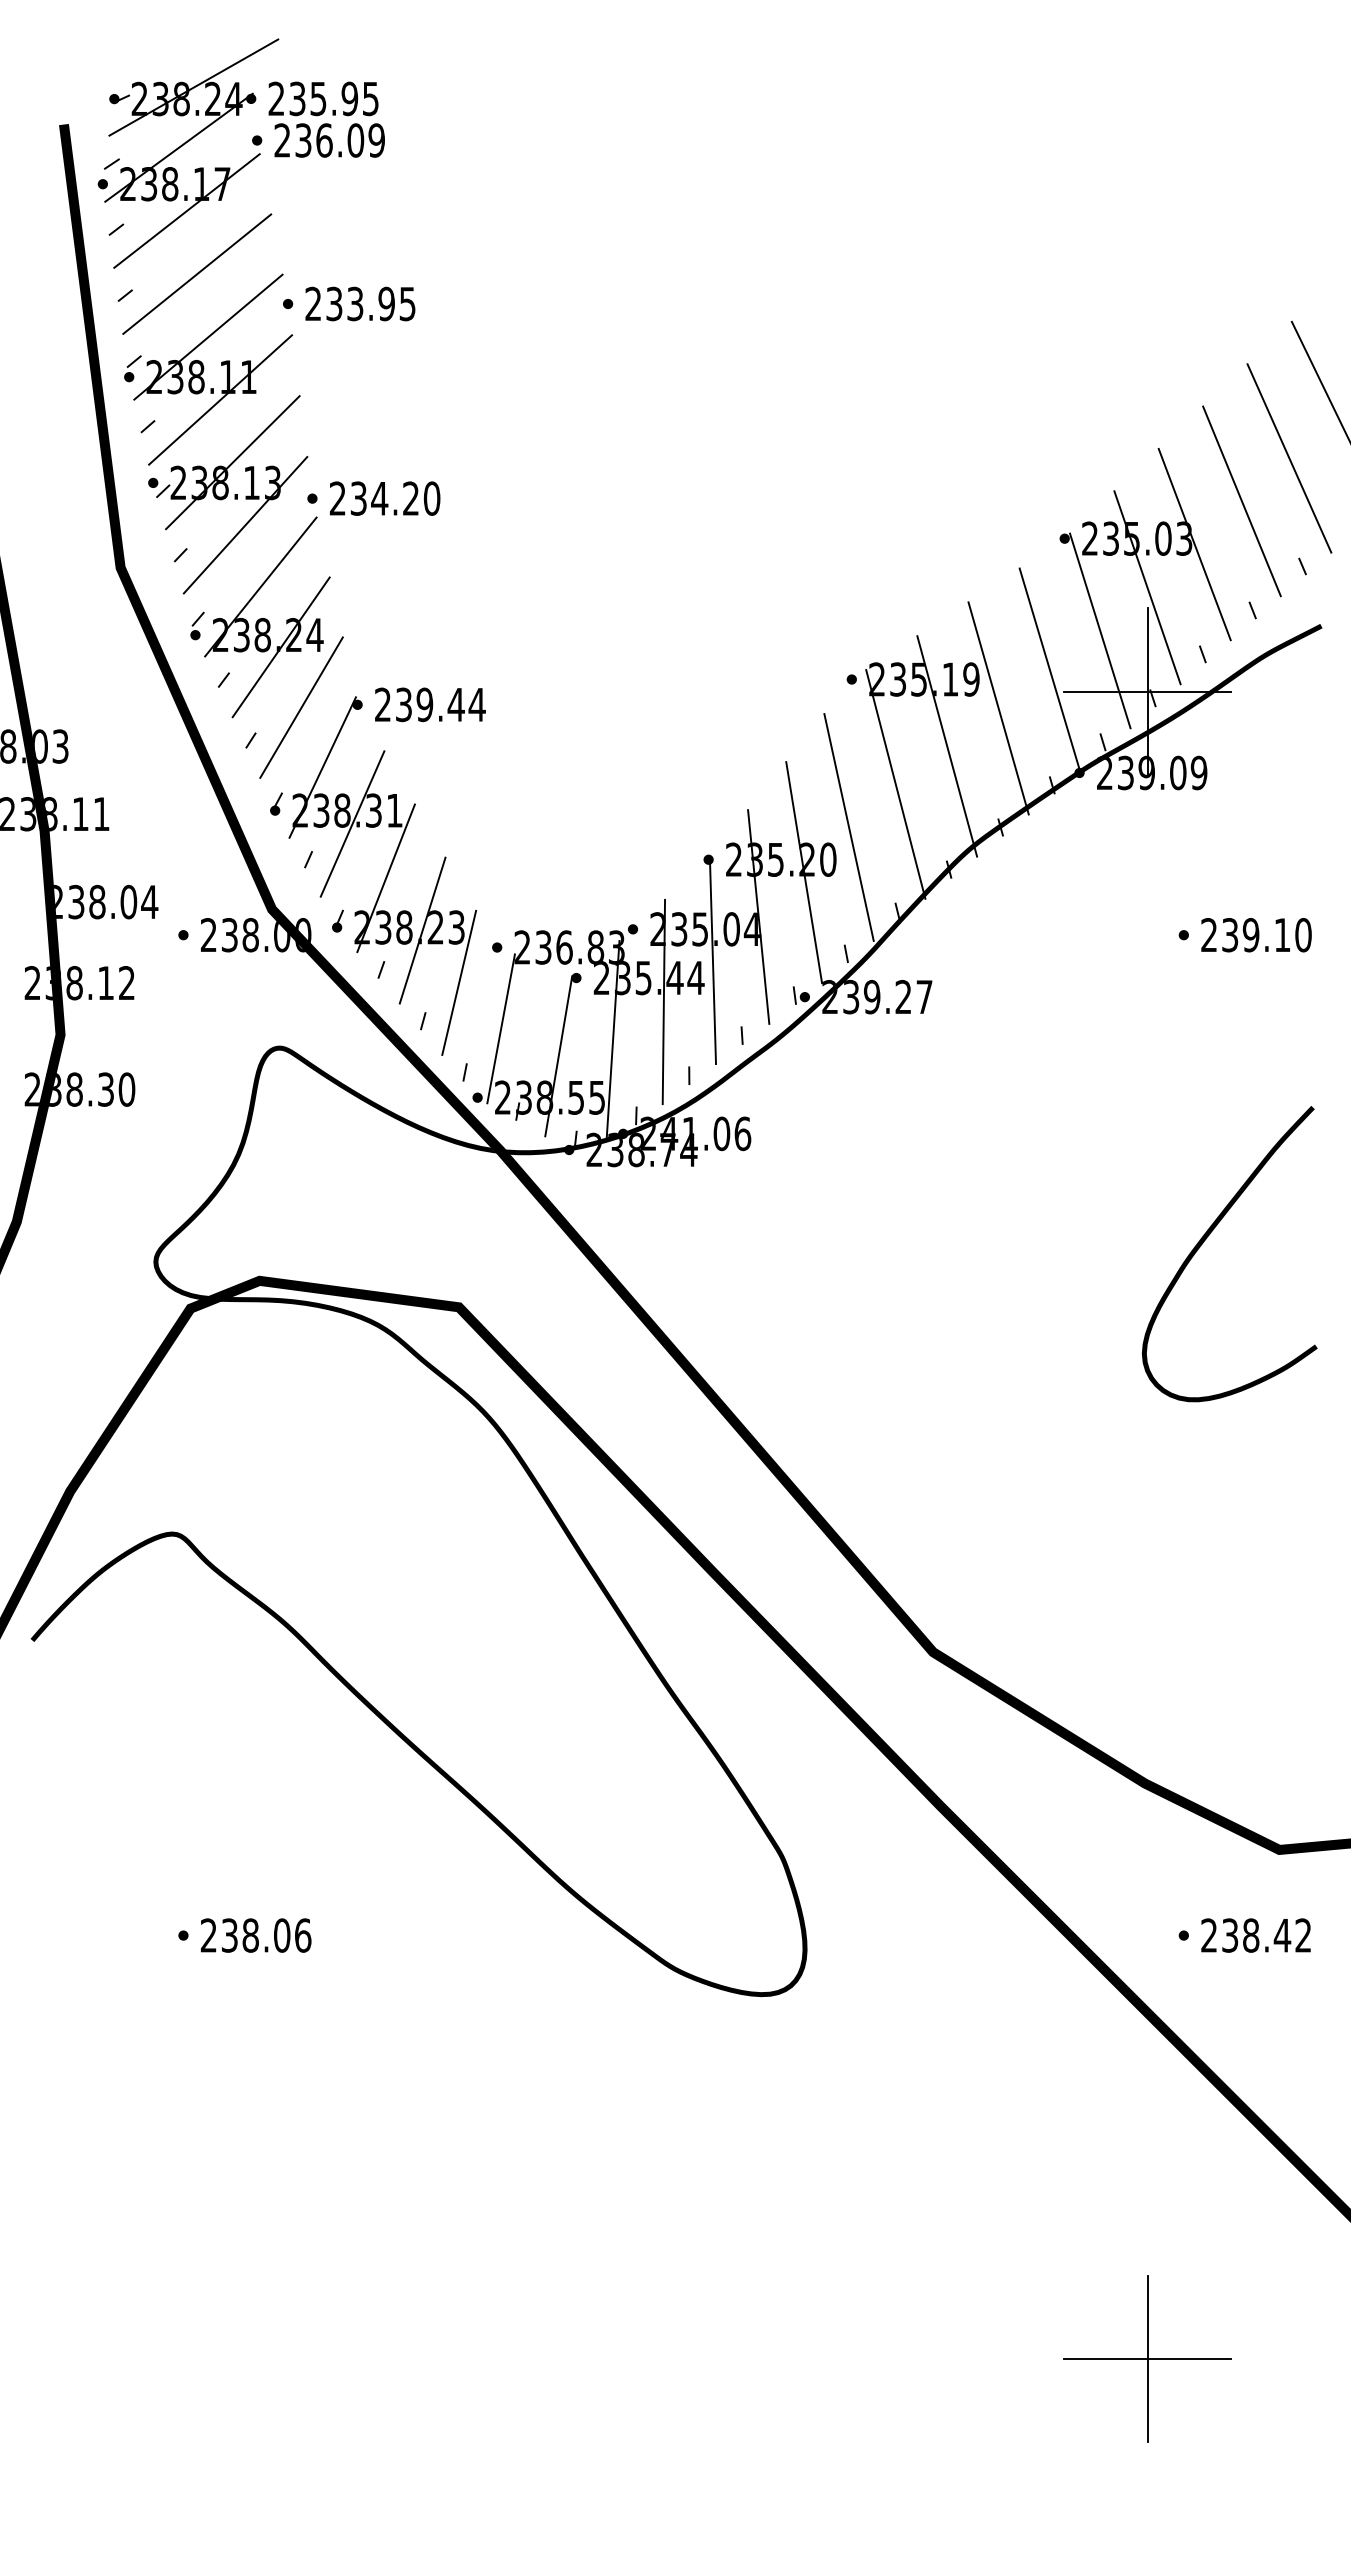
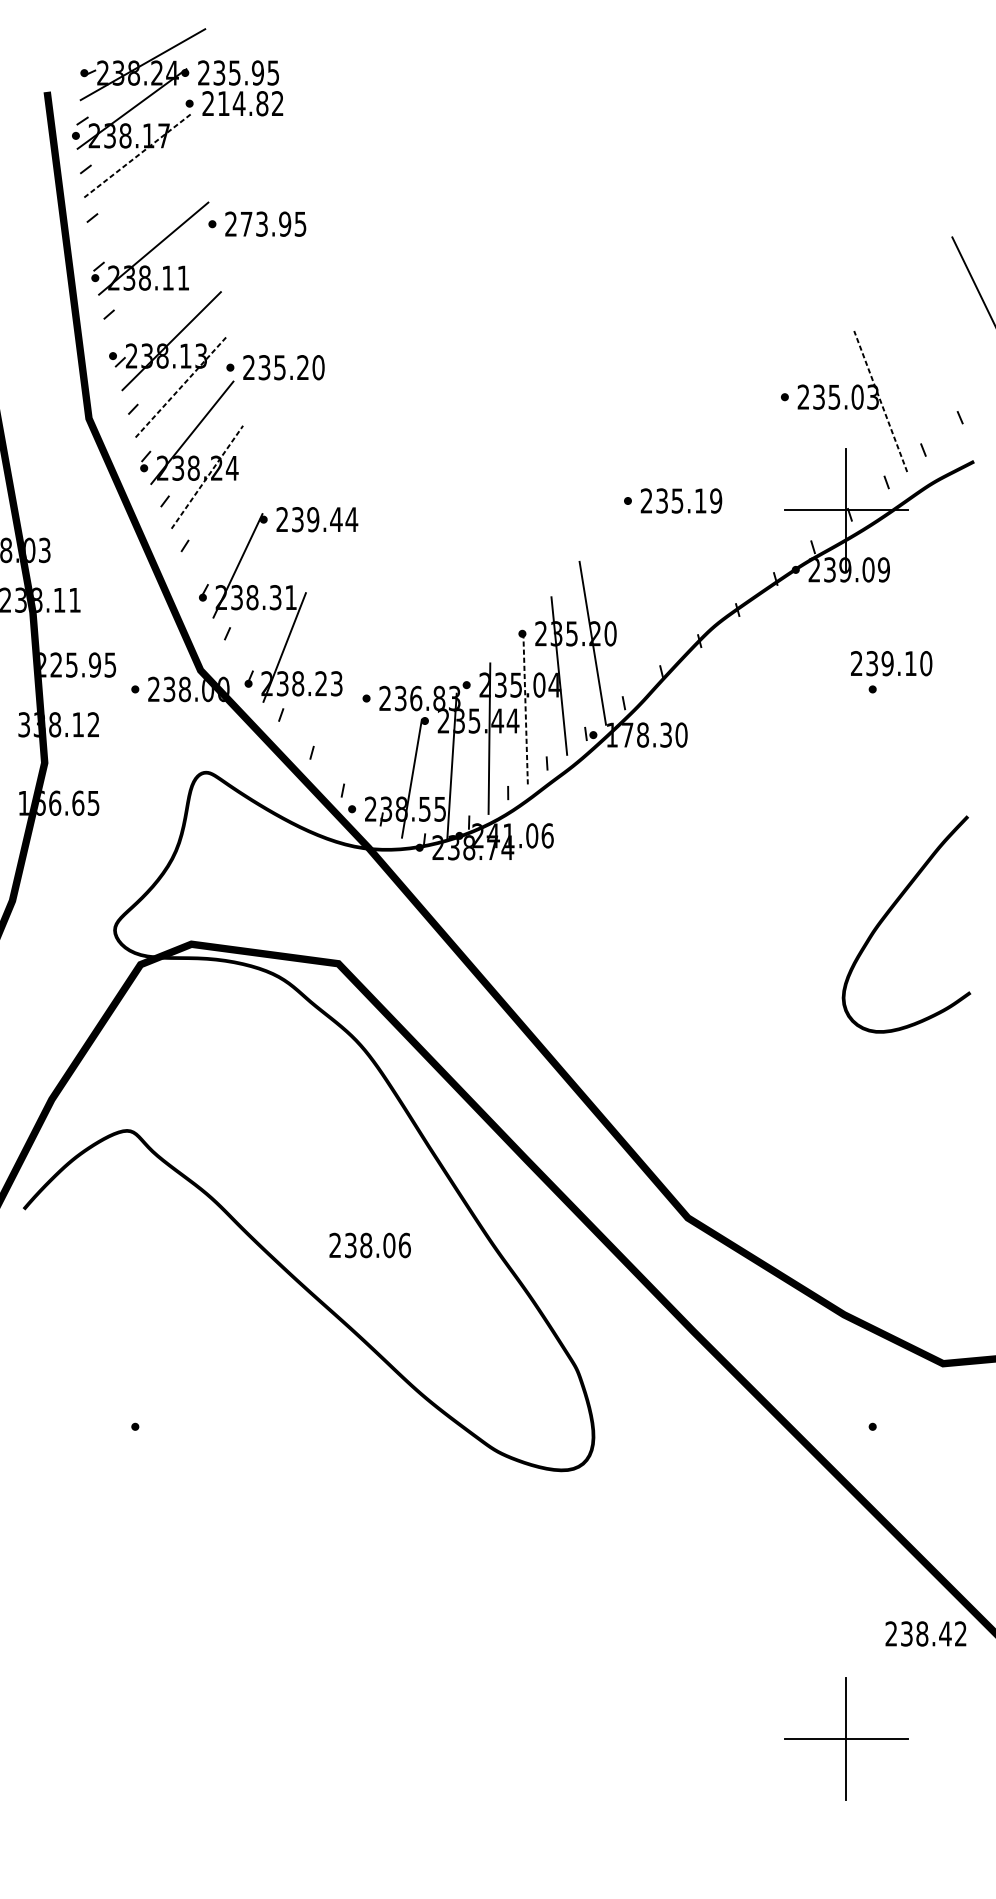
text: (339, 140) -> (250, 103), 236.09 -> 214.82
line: (187, 210) -> (138, 155), solid -> dashed
line: (197, 273) -> (145, 201), removed
text: (334, 303) -> (246, 223), 233.95 -> 273.95
line: (220, 399) -> (162, 294), removed
line: (1289, 458) -> (950, 338), removed
text: (379, 498) -> (279, 367), 234.20 -> 235.20
line: (1241, 501) -> (915, 369), removed
line: (245, 525) -> (181, 387), solid -> dashed
line: (1194, 544) -> (880, 401), solid -> dashed
line: (1147, 587) -> (845, 433), removed
line: (1100, 630) -> (811, 464), removed
line: (281, 646) -> (207, 476), solid -> dashed
line: (1049, 670) -> (773, 494), removed
line: (301, 707) -> (222, 521), removed
line: (998, 708) -> (736, 522), removed
line: (947, 746) -> (698, 550), removed
line: (895, 784) -> (660, 578), removed
line: (352, 823) -> (259, 607), removed
line: (848, 827) -> (625, 610), removed
text: (113, 901) -> (83, 664), 238.04 -> 225.95
line: (422, 930) -> (311, 685), removed
text: (1256, 935) -> (891, 663), moved
line: (712, 961) -> (525, 708), solid -> dashed
line: (459, 982) -> (338, 724), removed
text: (32, 983) -> (24, 725), 238.12 -> 338.12
text: (877, 996) -> (646, 734), 239.27 -> 178.30
line: (500, 1028) -> (369, 758), removed
text: (79, 1089) -> (58, 803), 238.30 -> 166.65
text: (256, 1935) -> (370, 1245), moved
text: (1255, 1935) -> (925, 1633), moved

